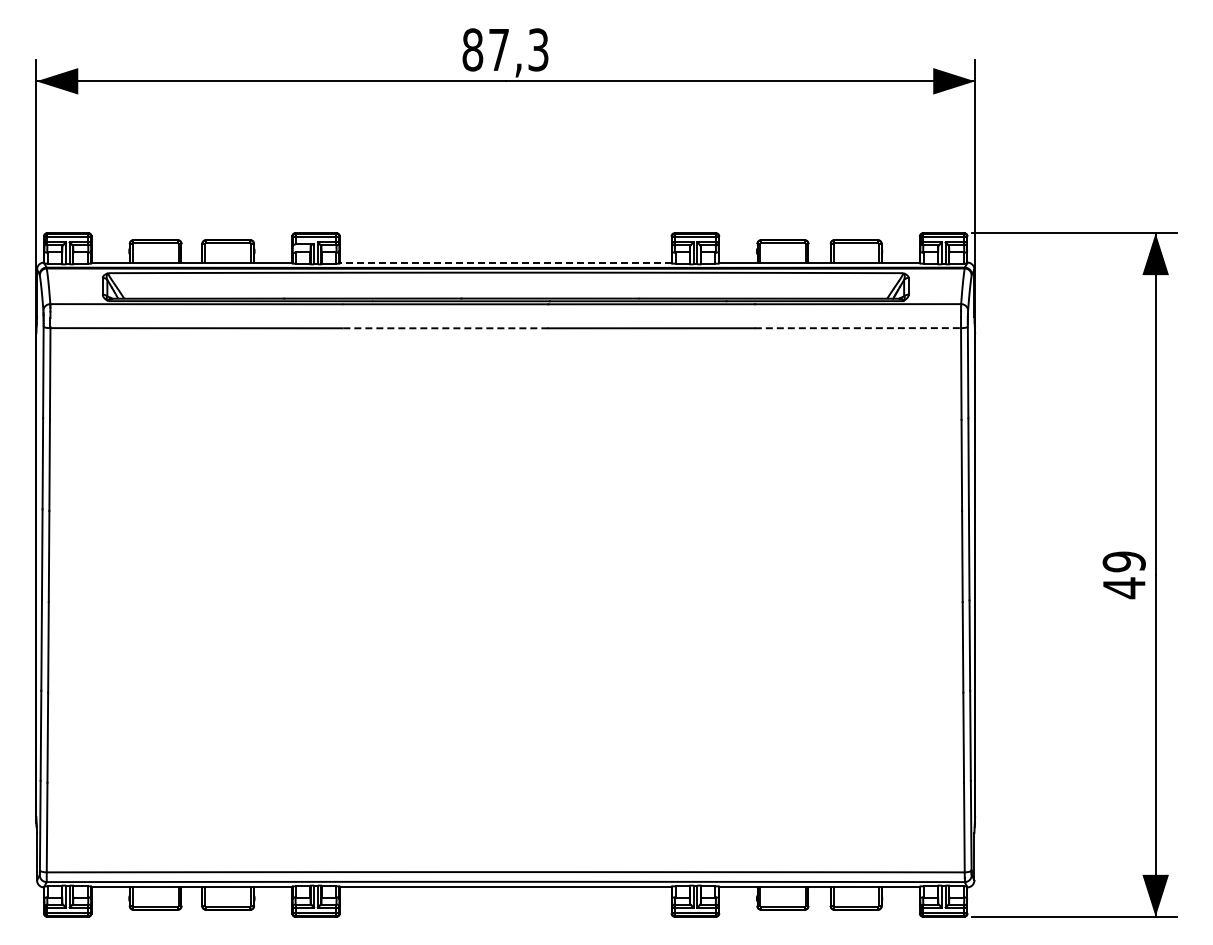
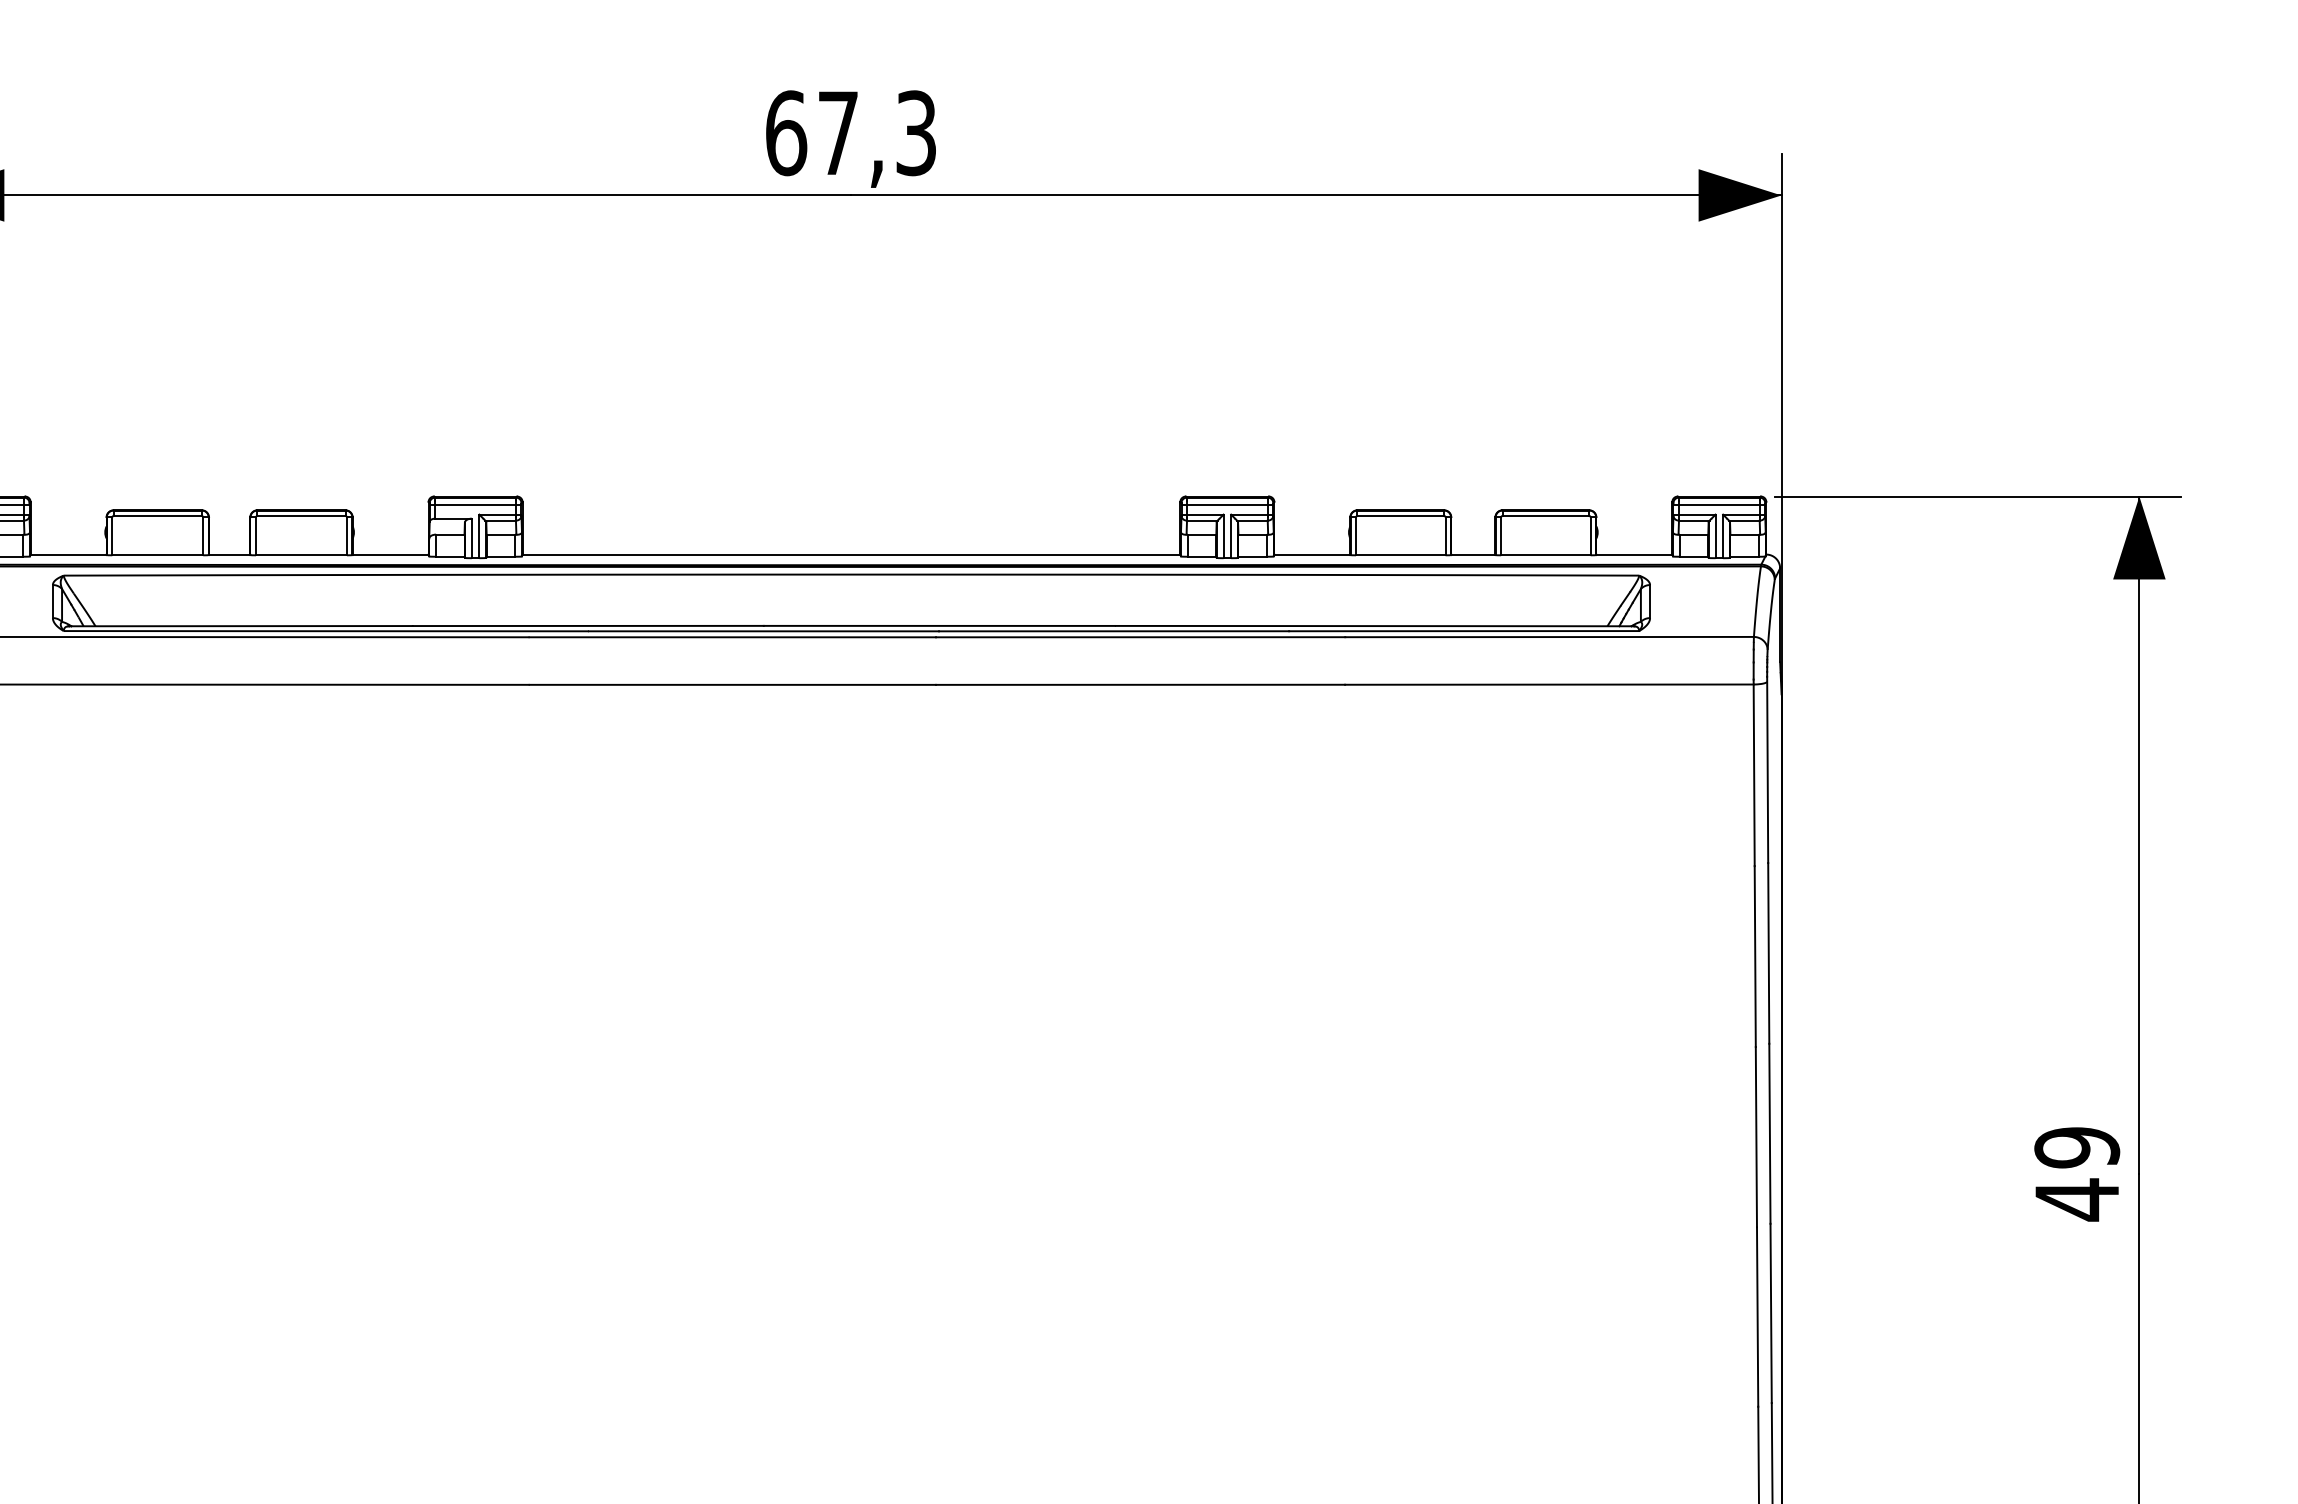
text: (472, 49) -> (785, 132), 87,3 -> 67,3
line: (505, 262) -> (850, 554), dashed -> solid
line: (445, 328) -> (732, 685), dashed -> solid
line: (858, 328) -> (1550, 685), dashed -> solid

